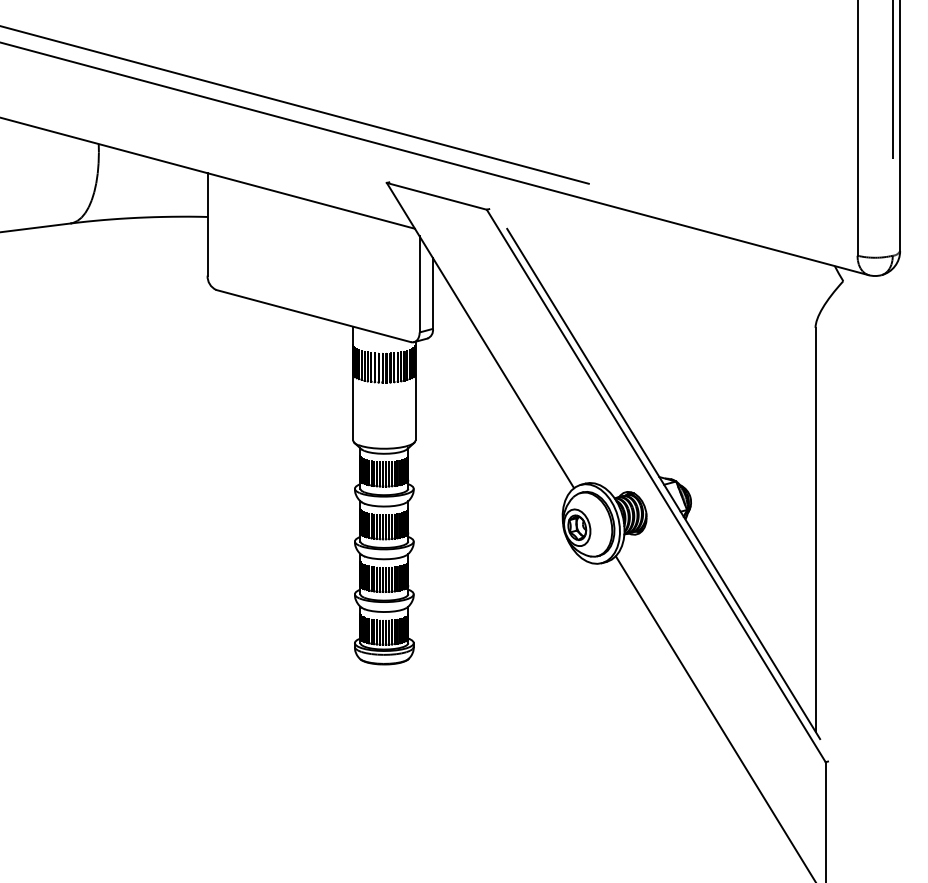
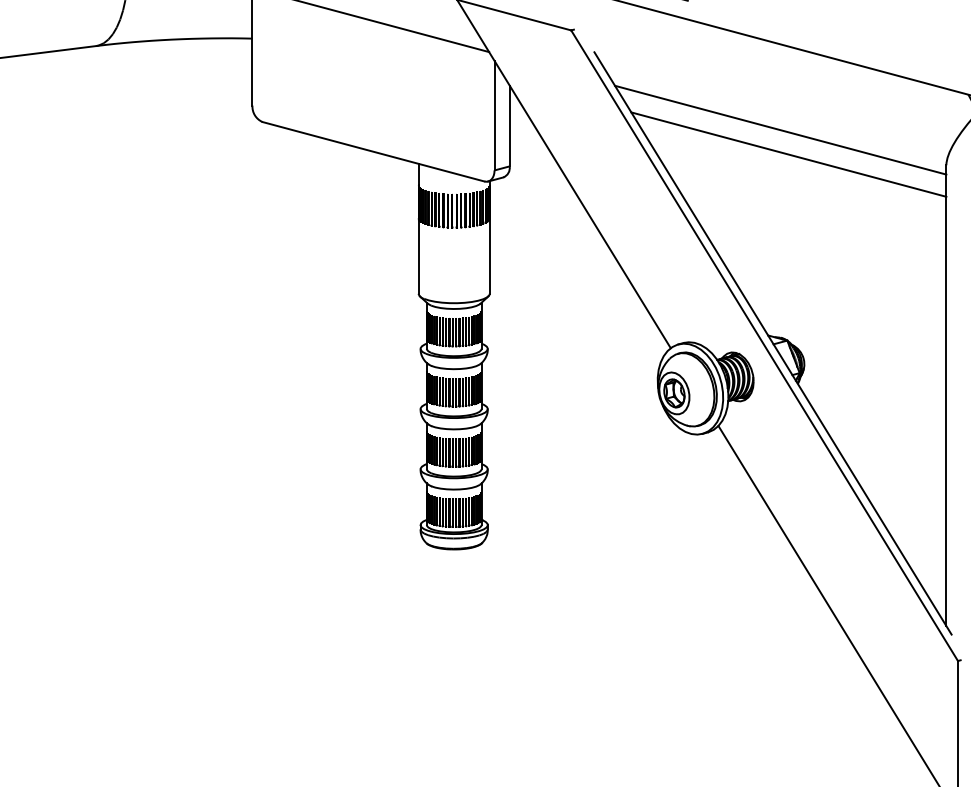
line: (670, 297) -> (780, 130), added
line: (677, 318) -> (788, 154), added

